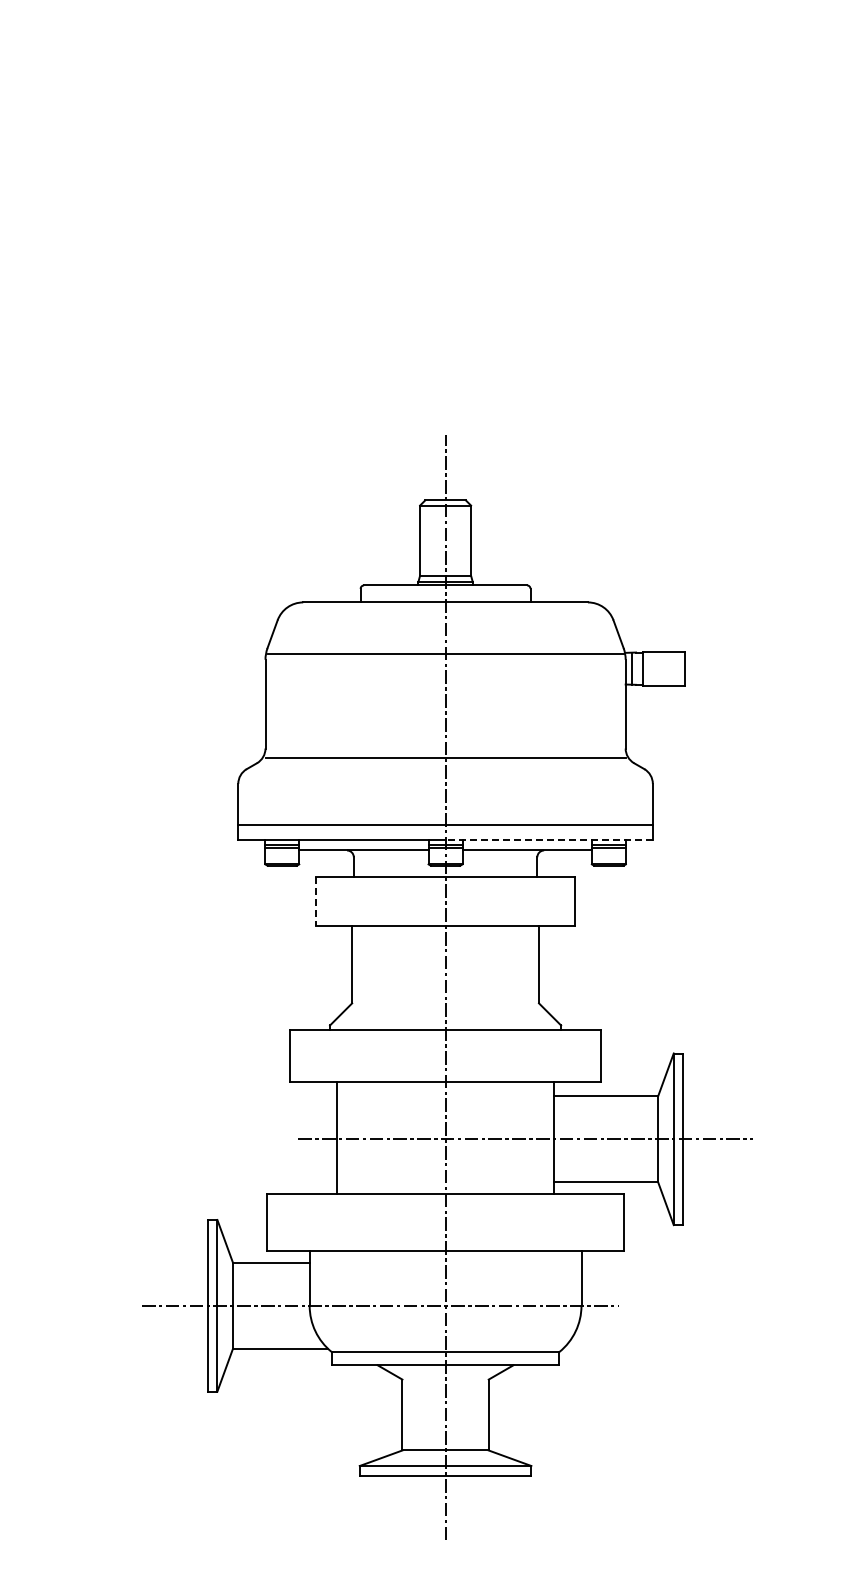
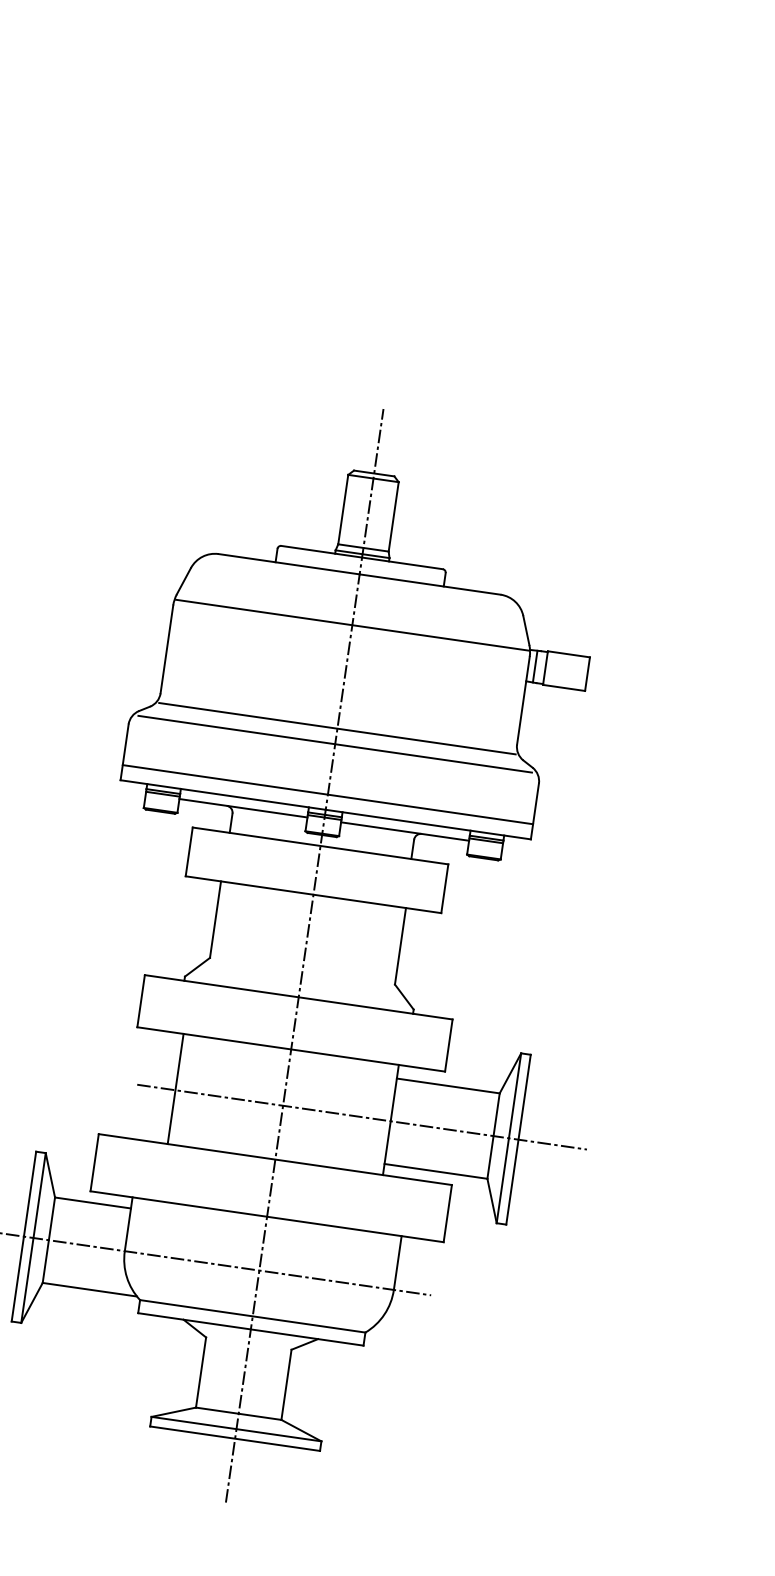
line: (445, 774) -> (335, 744), added
line: (549, 840) -> (428, 824), dashed -> solid
line: (316, 901) -> (189, 851), dashed -> solid

